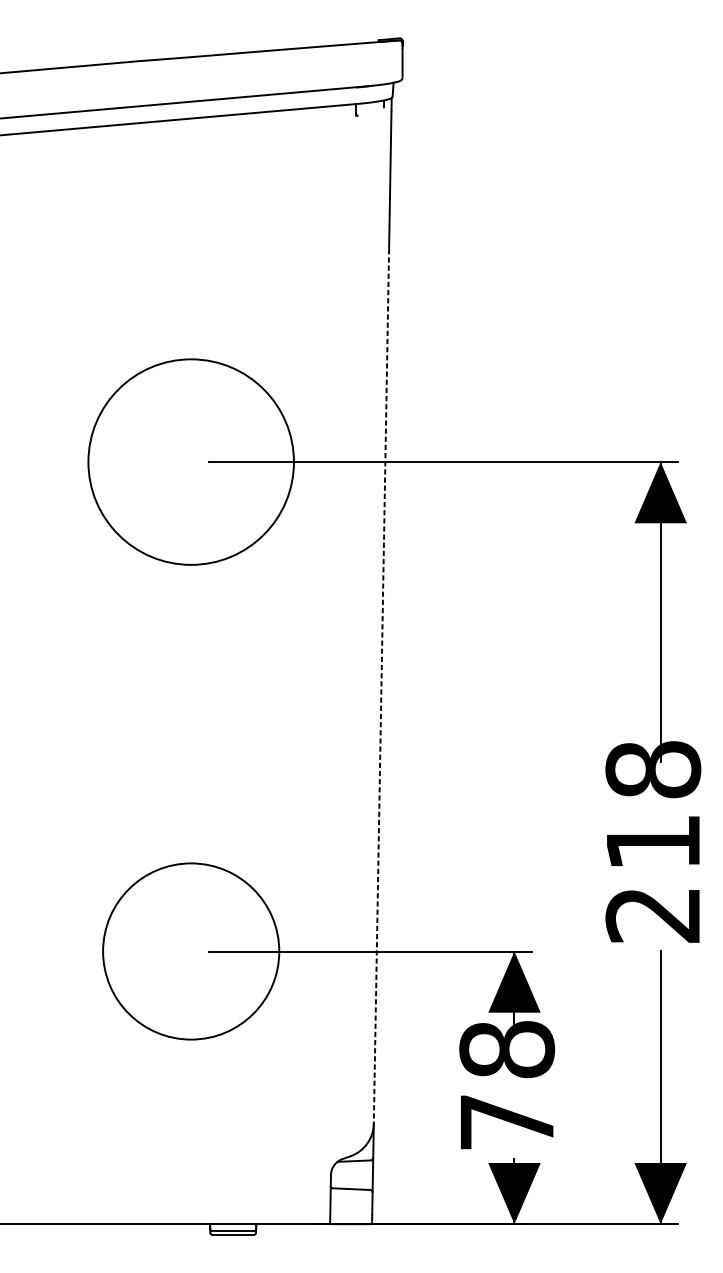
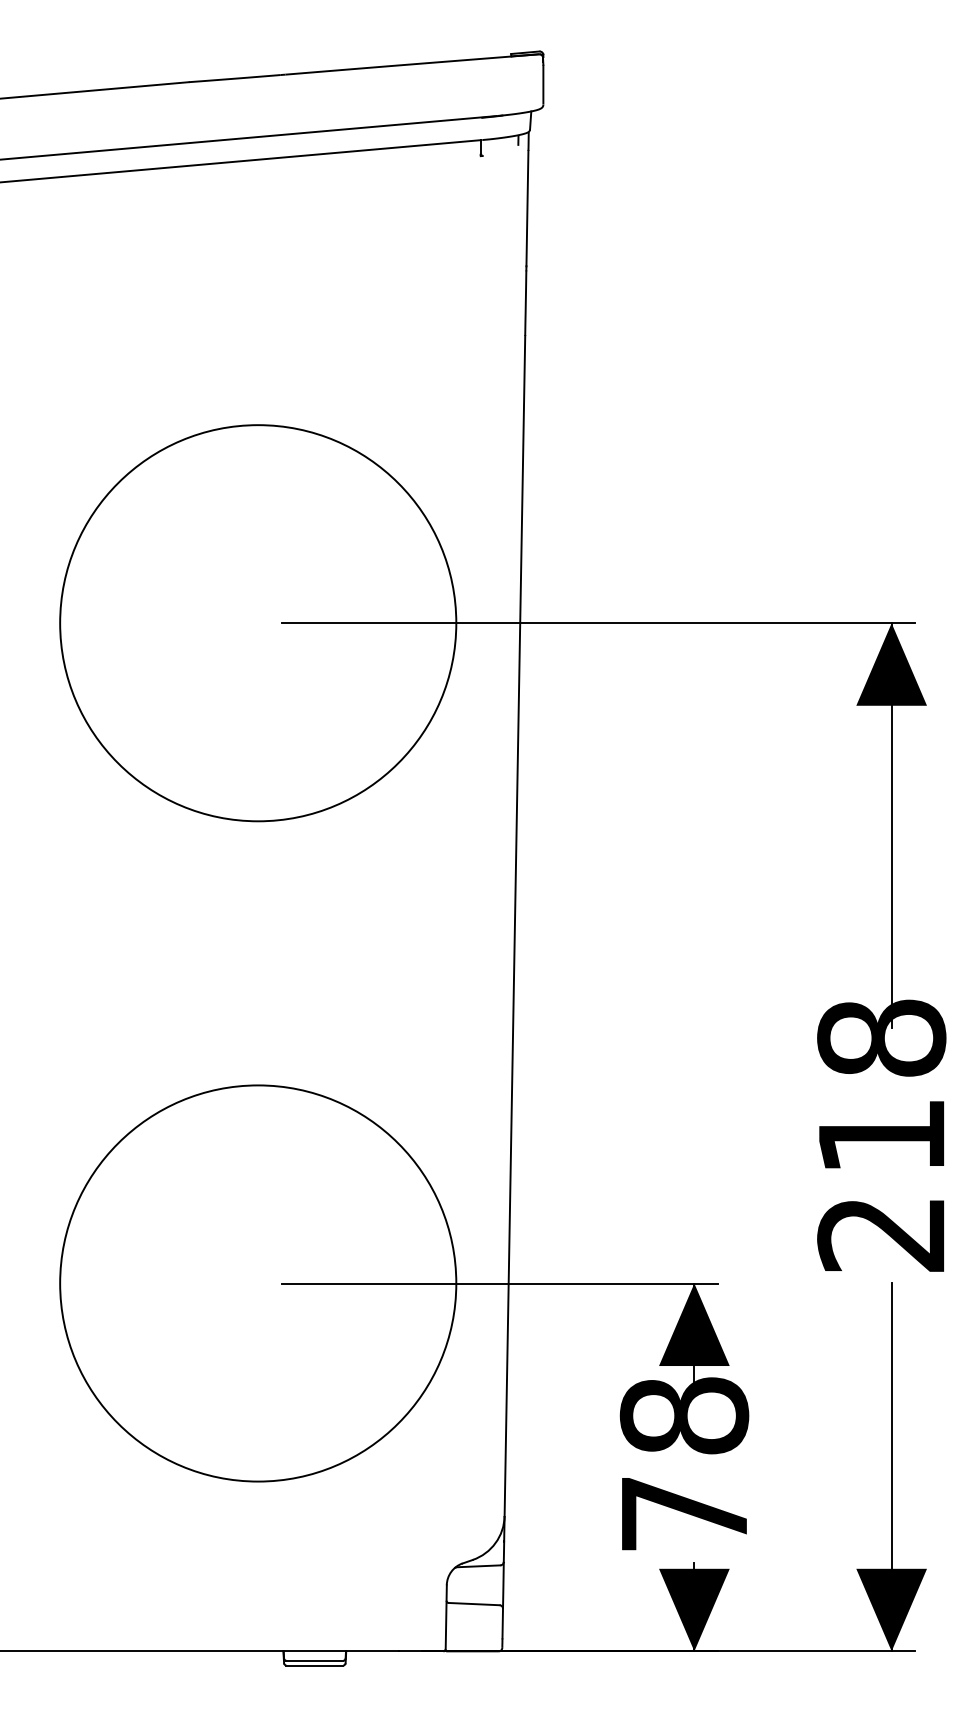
circle: (191, 462) -> (258, 623), size x1.43
line: (381, 686) -> (514, 926), dashed -> solid
circle: (191, 951) -> (258, 1283), size x1.67

